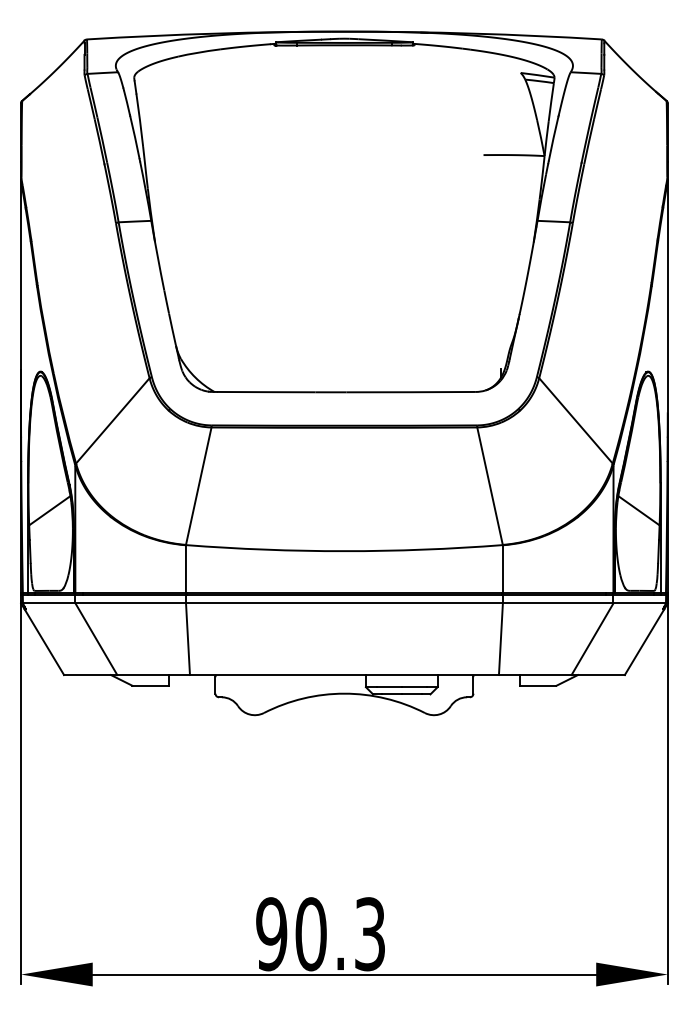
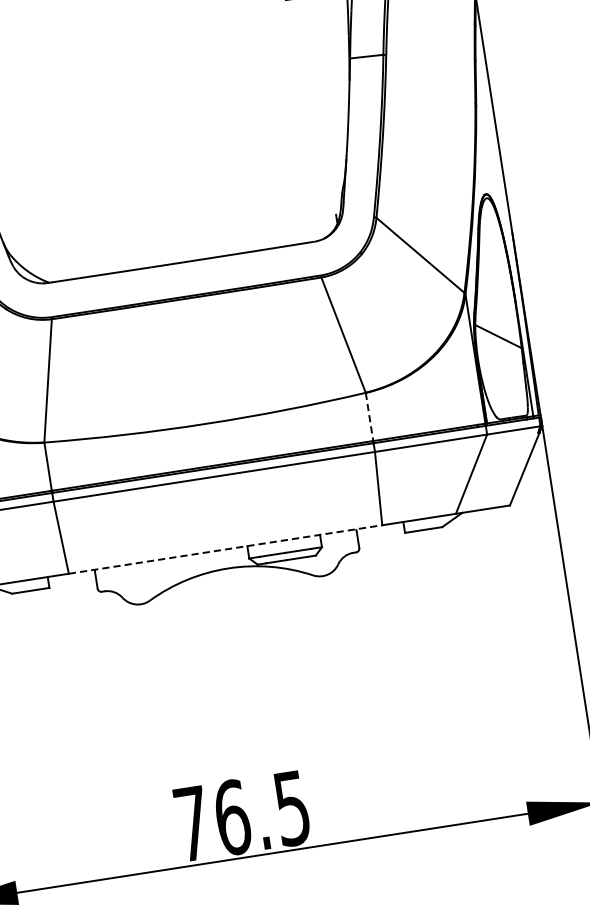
line: (502, 568) -> (369, 416), solid -> dashed
line: (344, 675) -> (225, 549), solid -> dashed
text: (320, 934) -> (241, 816), 90.3 -> 76.5

